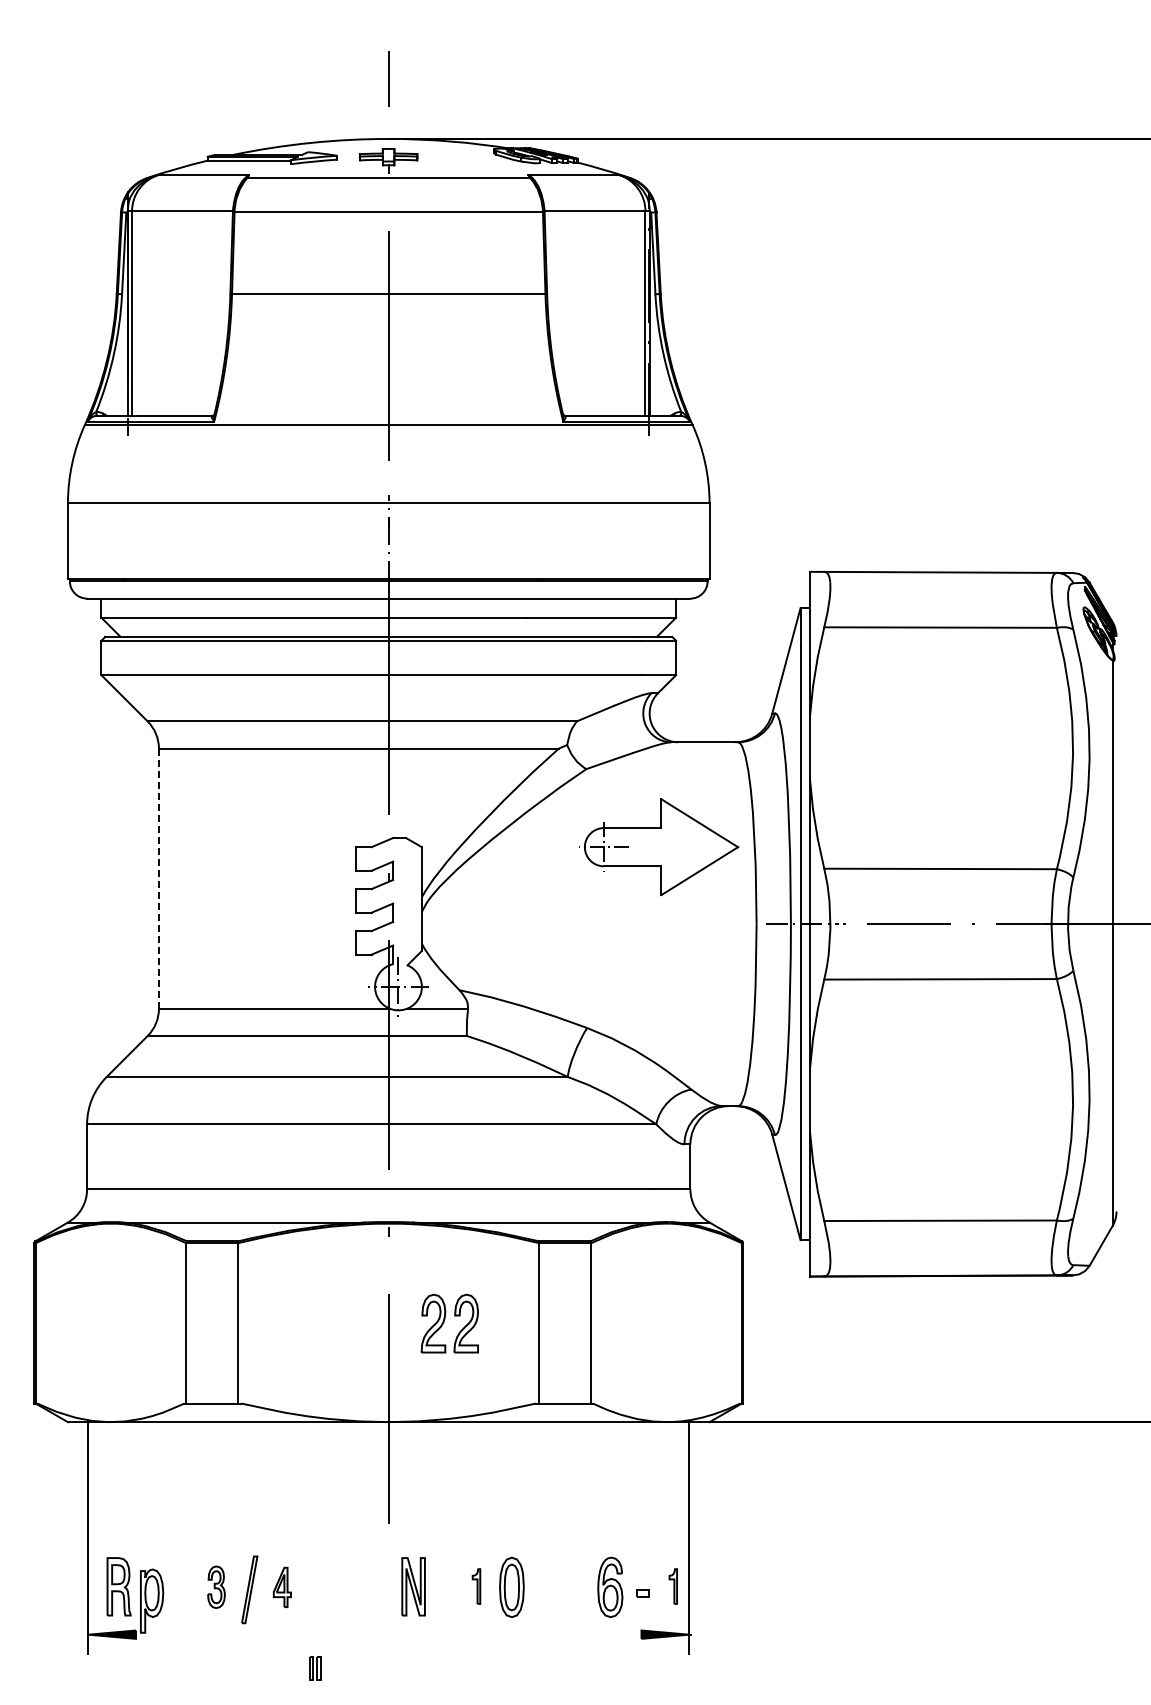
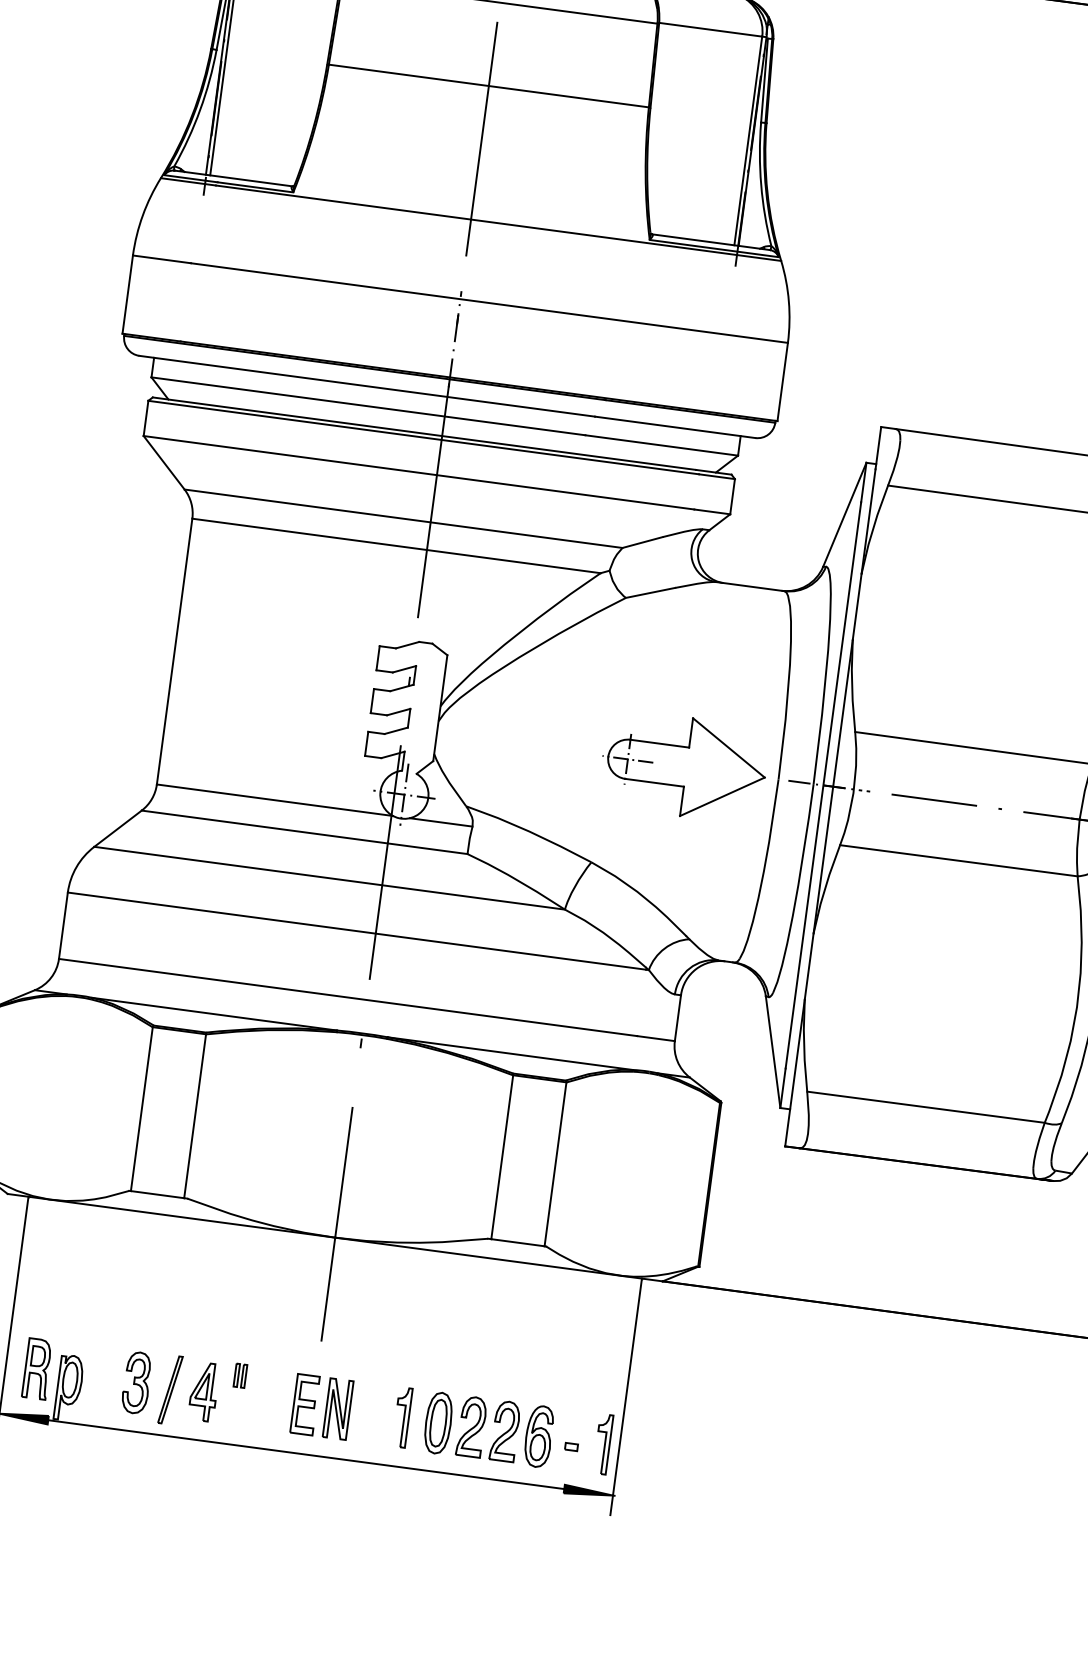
part: (659, 847) -> (684, 767), moved
line: (158, 879) -> (174, 652), dashed -> solid
part: (449, 1323) -> (488, 1428), moved
part: (216, 1586) -> (136, 1381), size x1.43
part: (380, 1586) -> (304, 1404), added
part: (476, 1586) -> (402, 1417), size x1.67
part: (673, 1586) -> (603, 1444), size x1.67
part: (282, 1587) -> (204, 1391), size x1.43
line: (388, 1634) -> (306, 1454), added
part: (315, 1668) -> (240, 1376), moved

